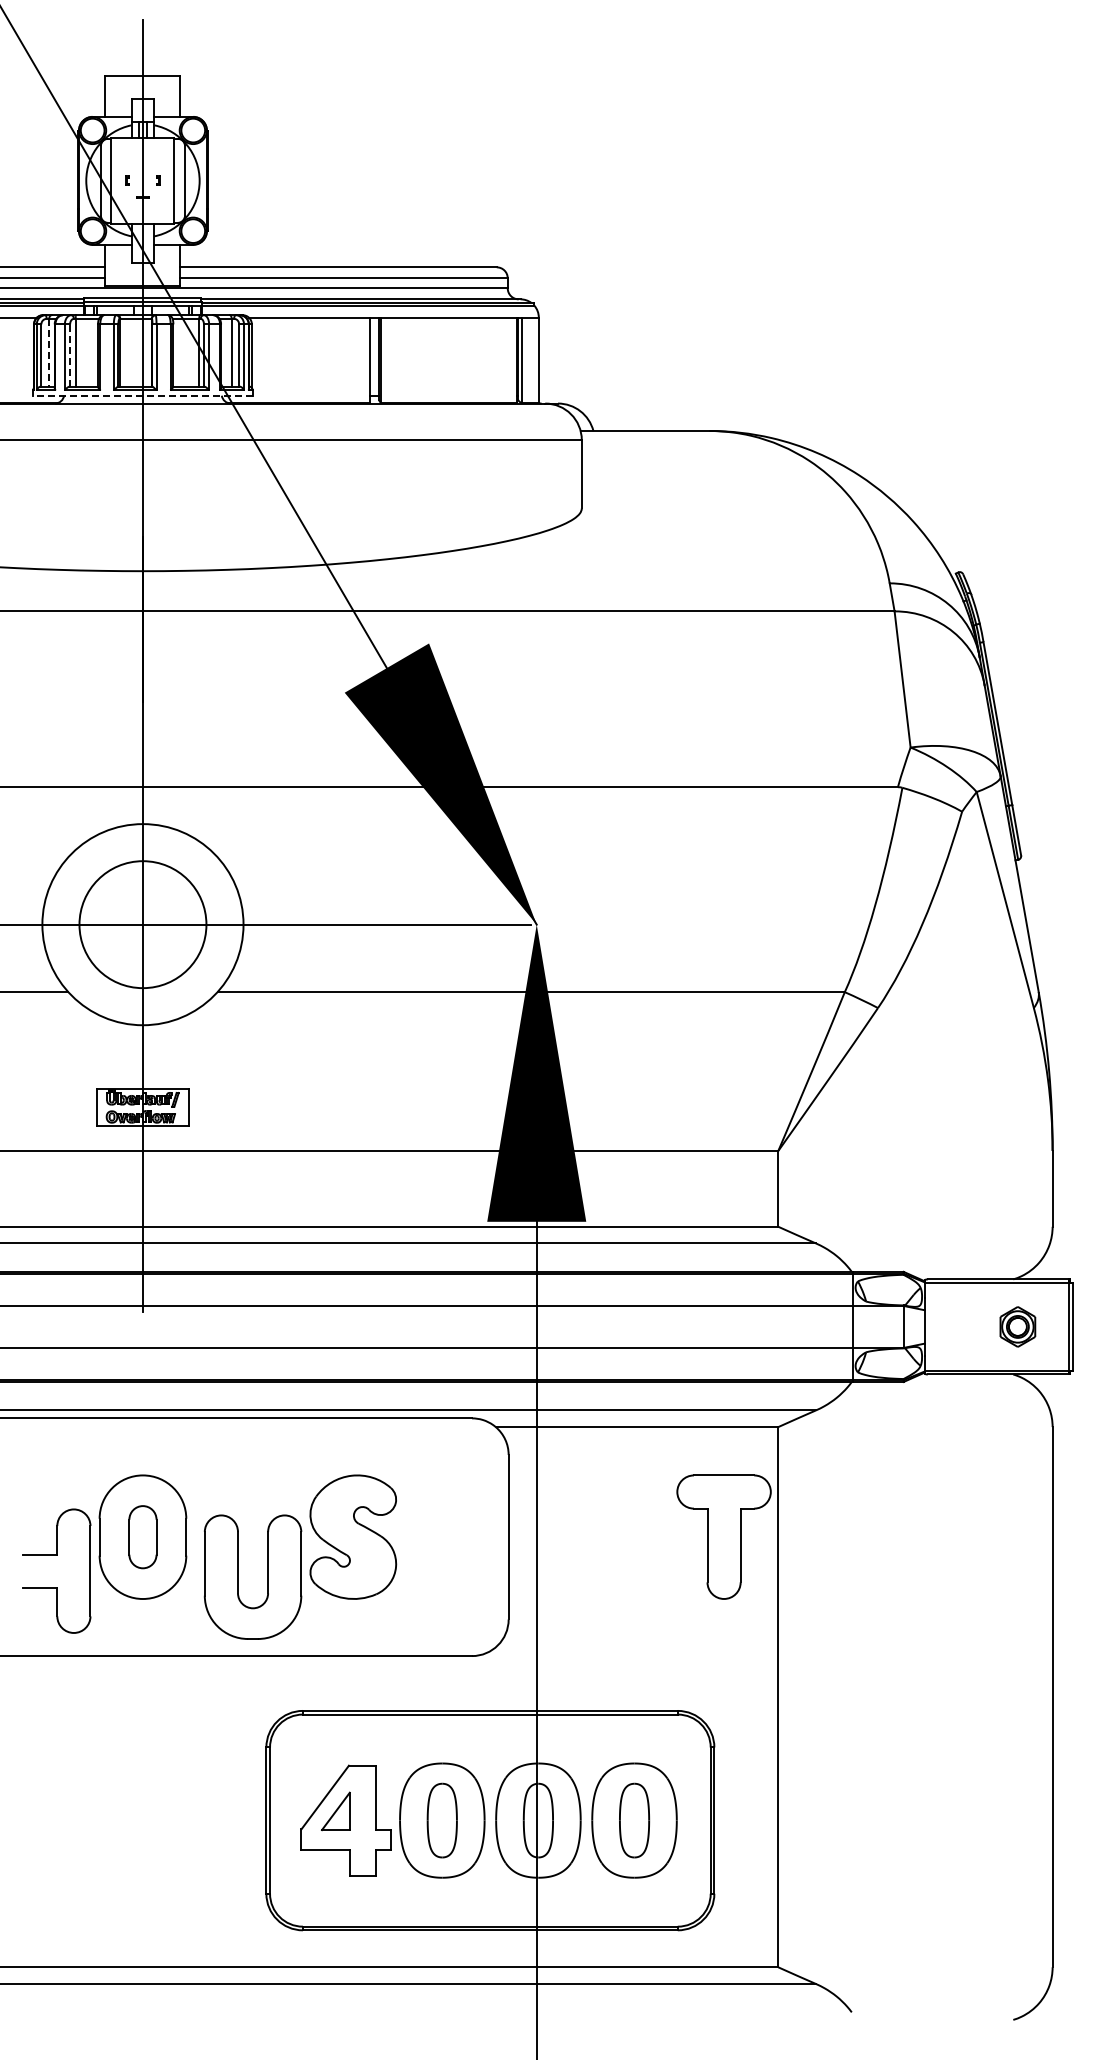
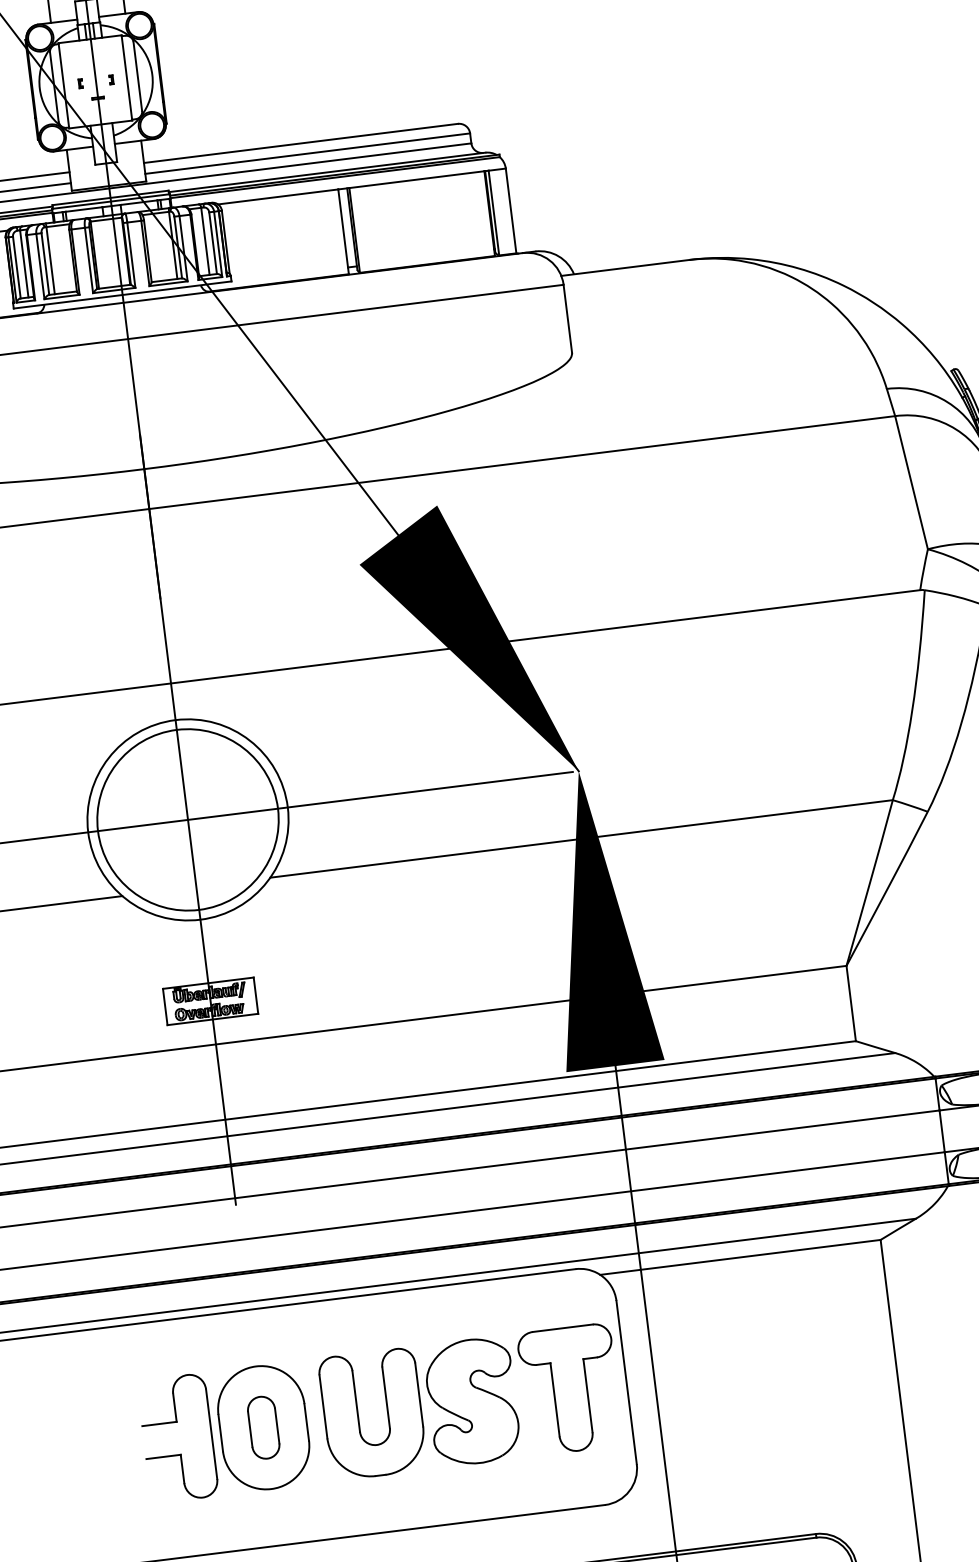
line: (49, 352) -> (24, 263), dashed -> solid
line: (70, 354) -> (45, 263), dashed -> solid
line: (142, 395) -> (122, 294), dashed -> solid
circle: (142, 924) -> (187, 819), size x1.43
part: (723, 1536) -> (569, 1388), moved
part: (56, 1555) -> (175, 1422), moved
part: (238, 1576) -> (358, 1415), moved

